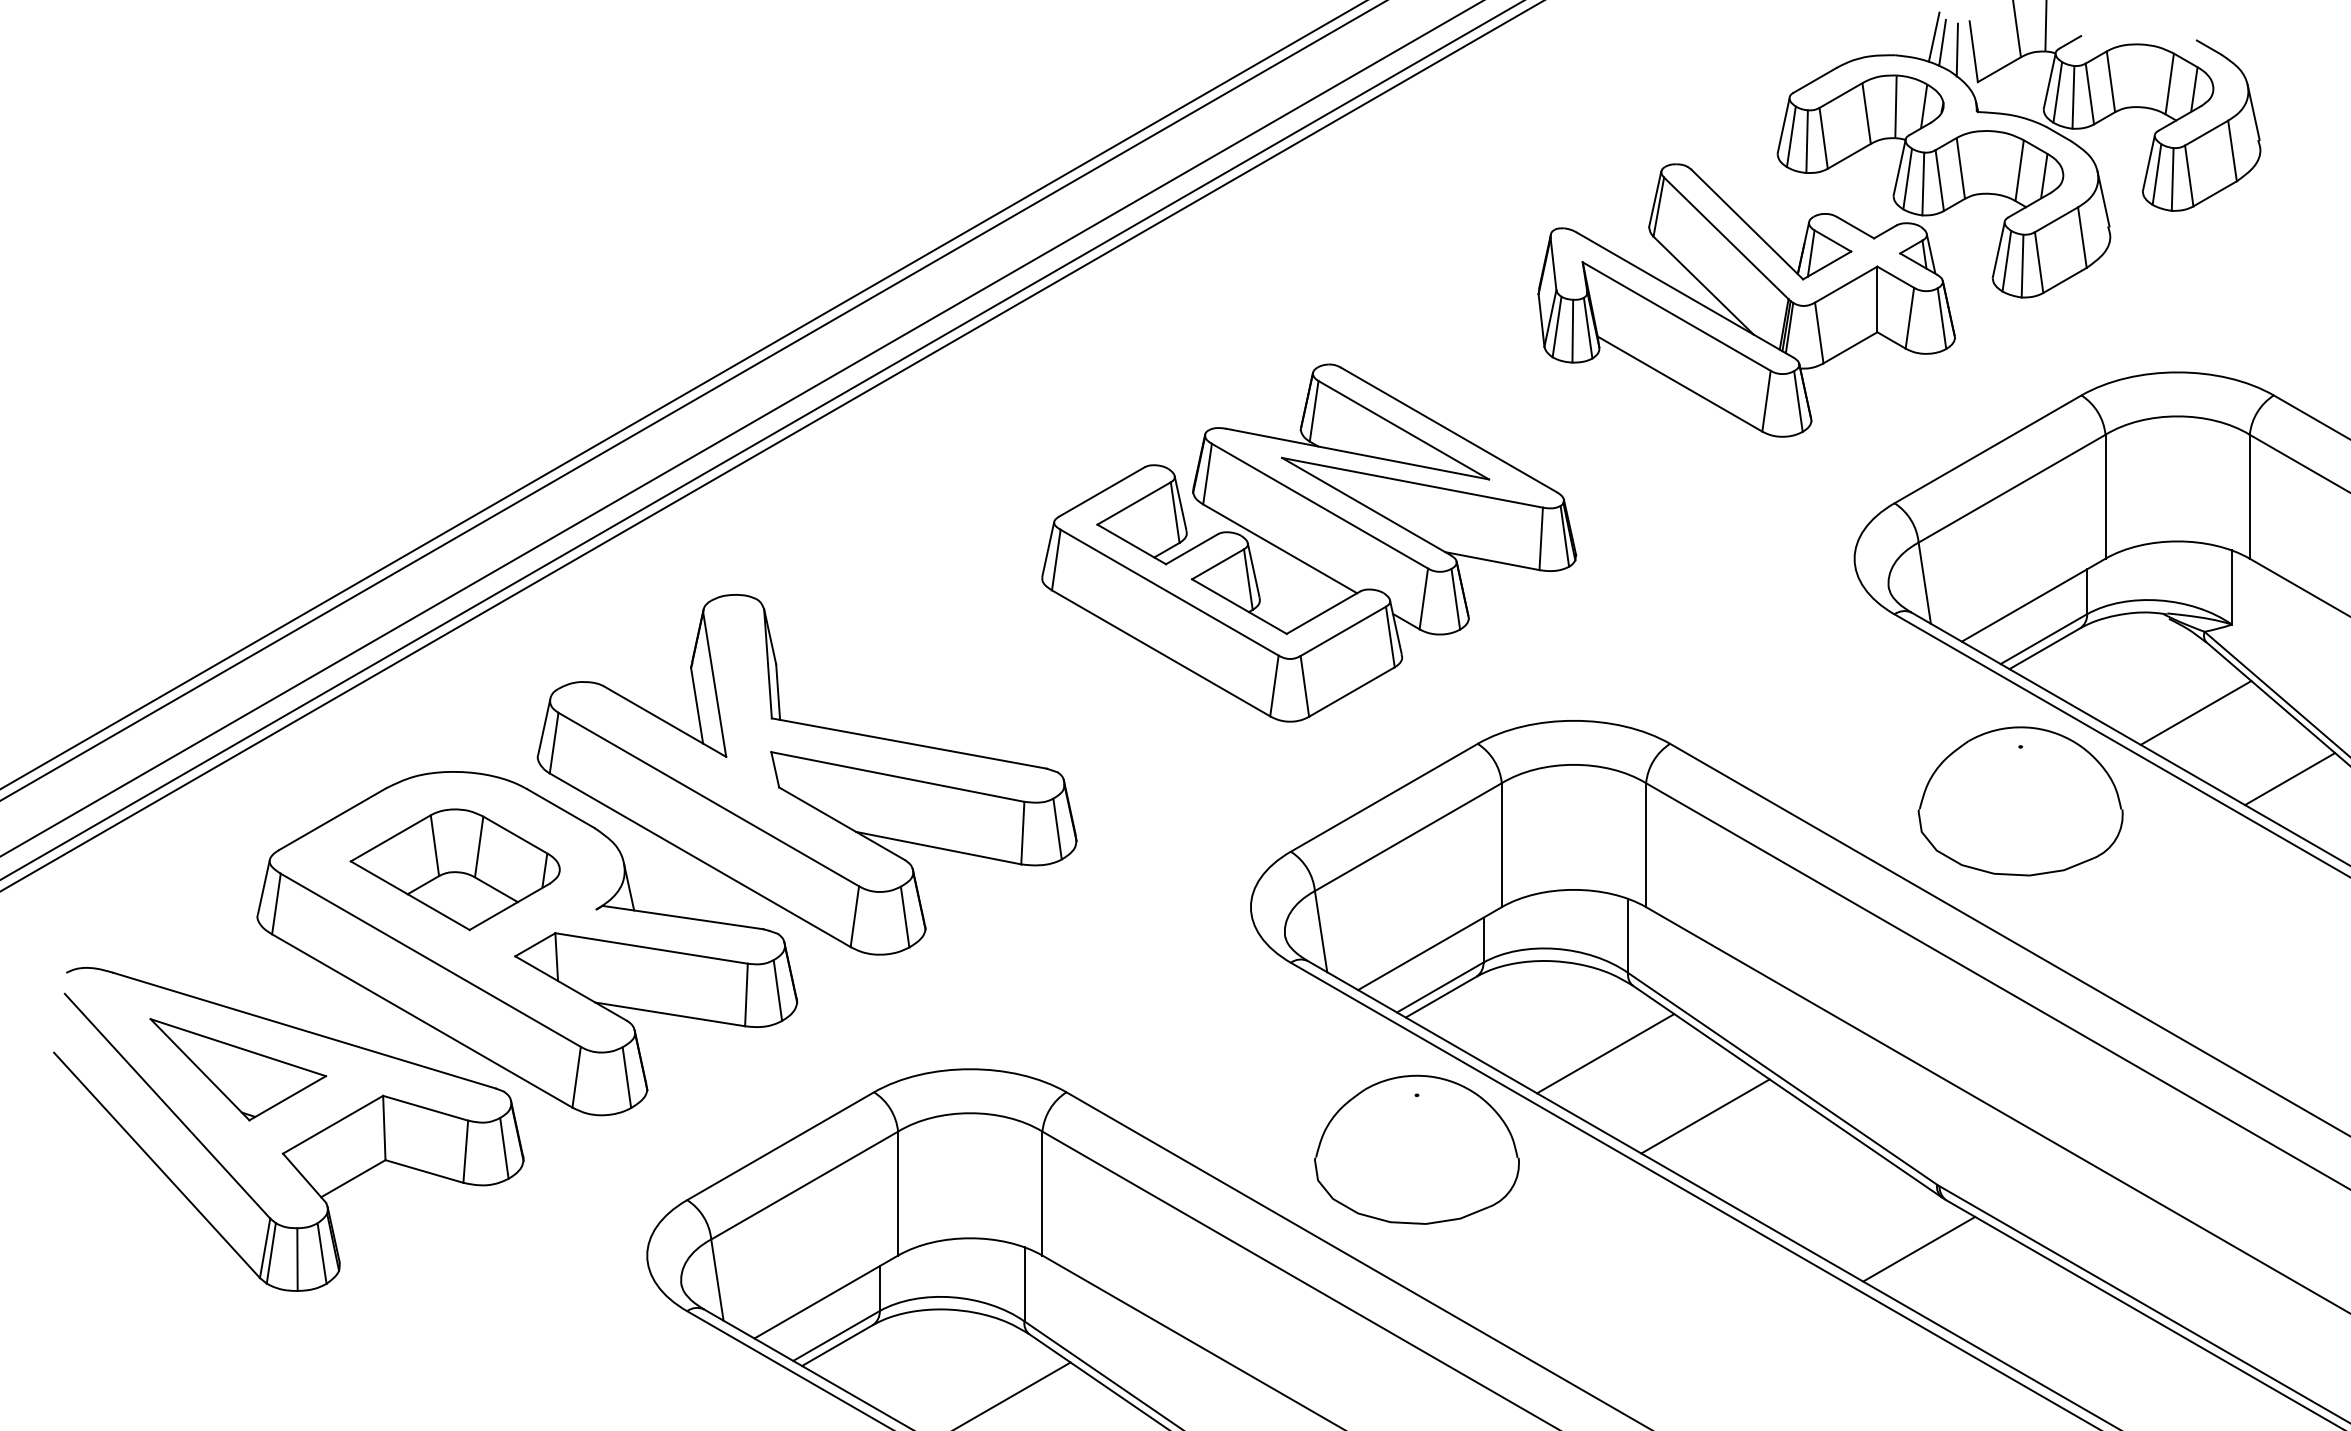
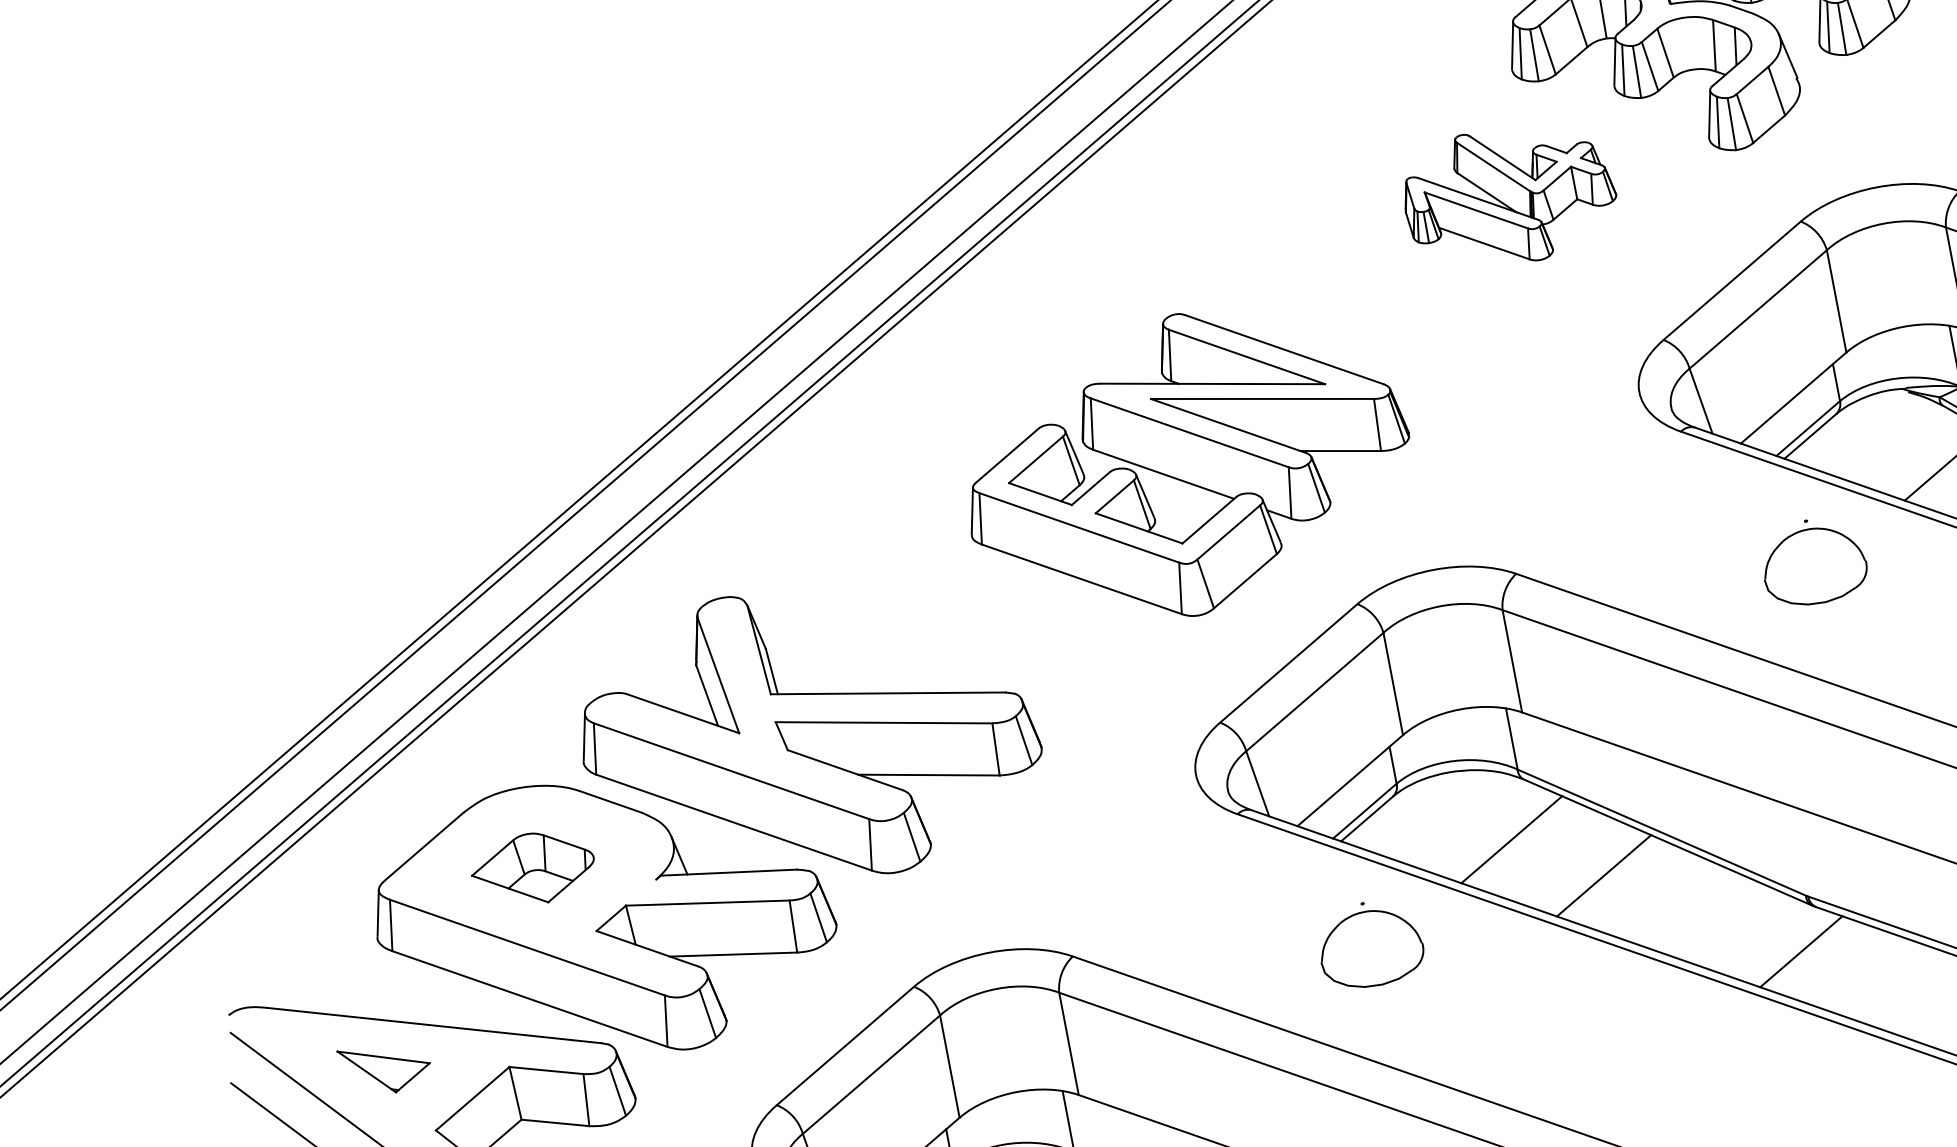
part: (1746, 300) -> (1509, 195), size x0.6
part: (2020, 801) -> (1814, 566), size x0.6
part: (454, 869) -> (532, 868), size x0.7
part: (237, 1069) -> (385, 1068), size x0.6
part: (1416, 1149) -> (1370, 948), size x0.6

